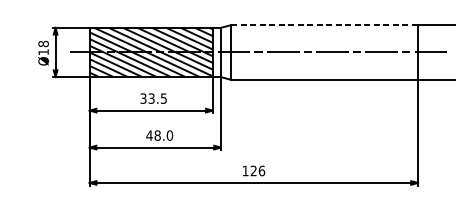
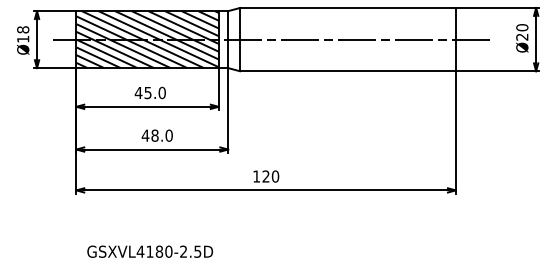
line: (324, 25) -> (347, 8), dashed -> solid
text: (152, 98) -> (149, 92), 33.5 -> 45.0
text: (261, 170) -> (275, 176), 126 -> 120

